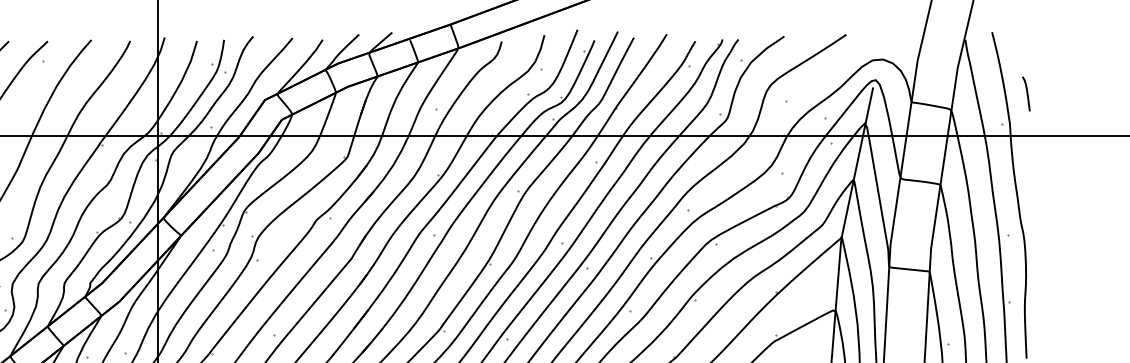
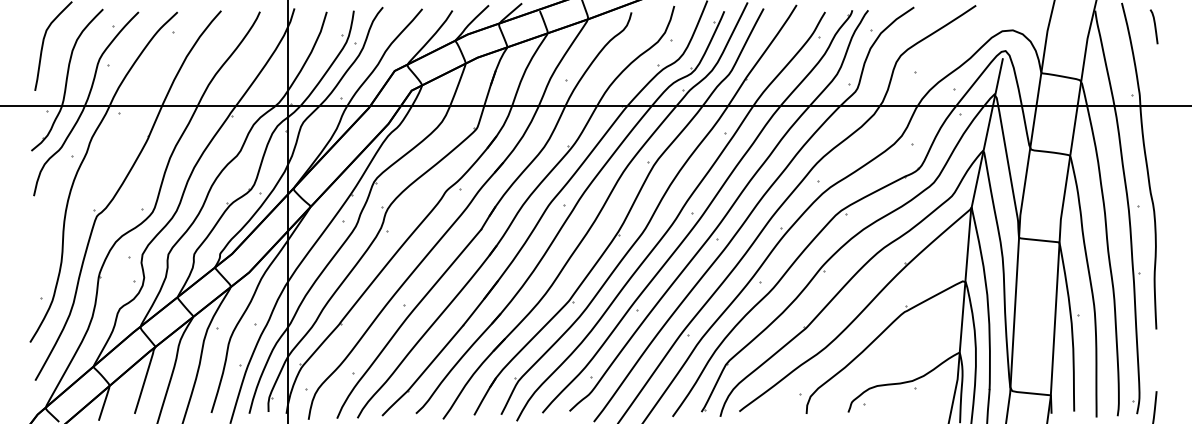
curve: (1026, 93) -> (1154, 26), moved

